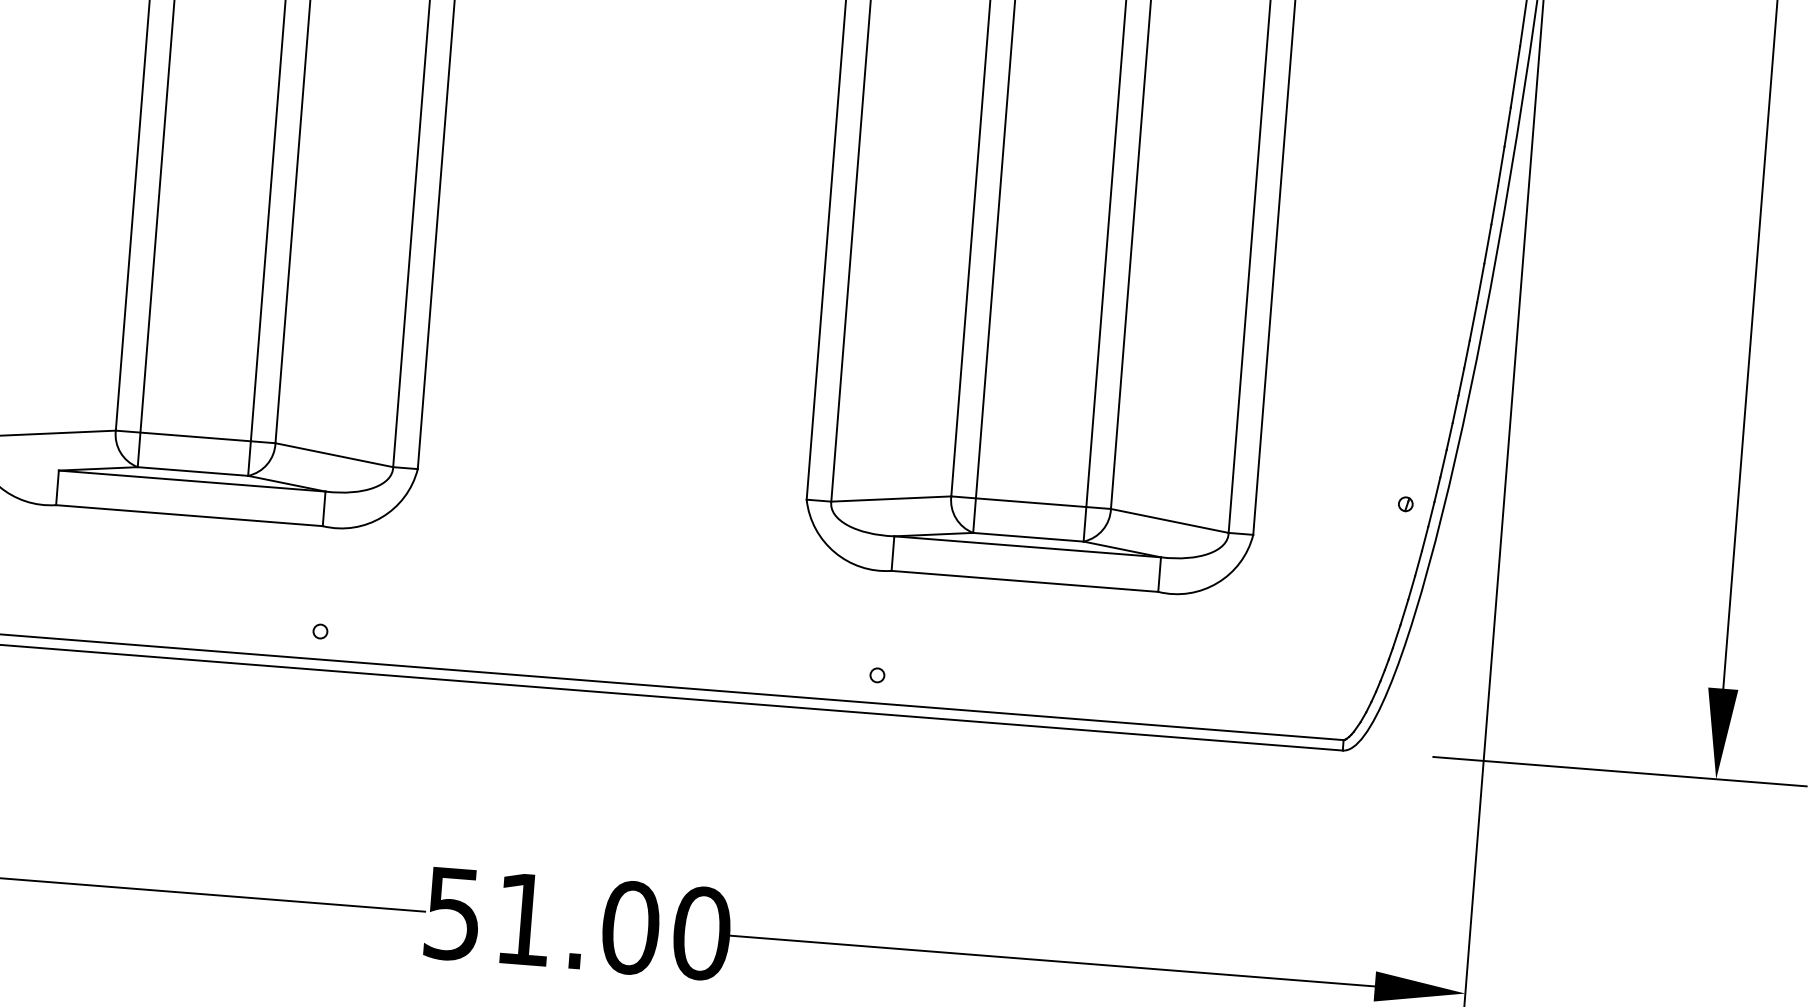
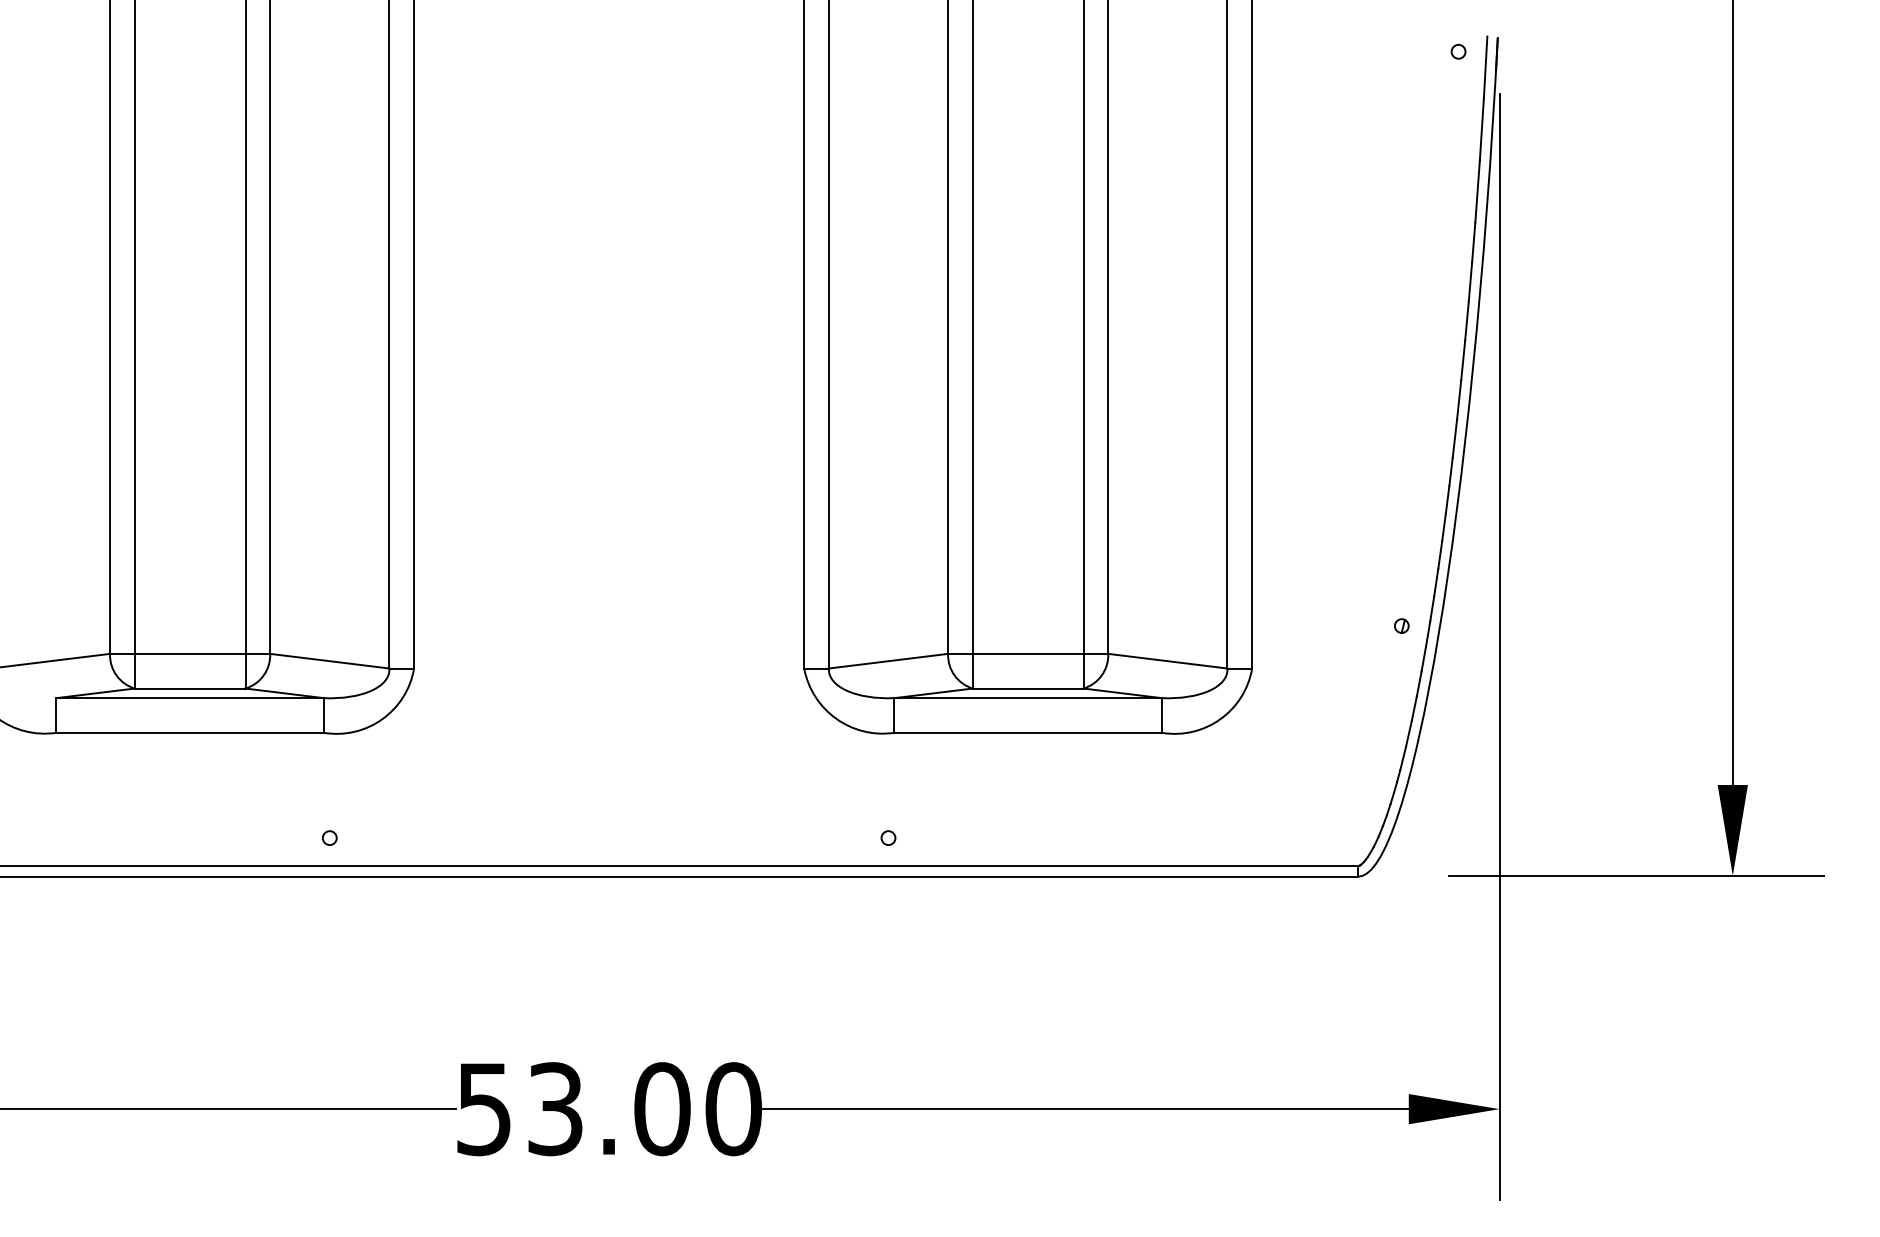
text: (524, 919) -> (555, 1109), 51.00 -> 53.00

